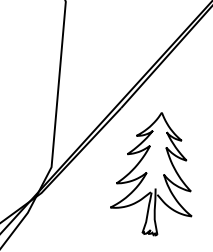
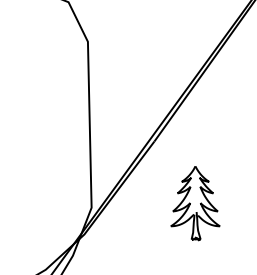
part: (155, 174) -> (195, 203), size x0.6

